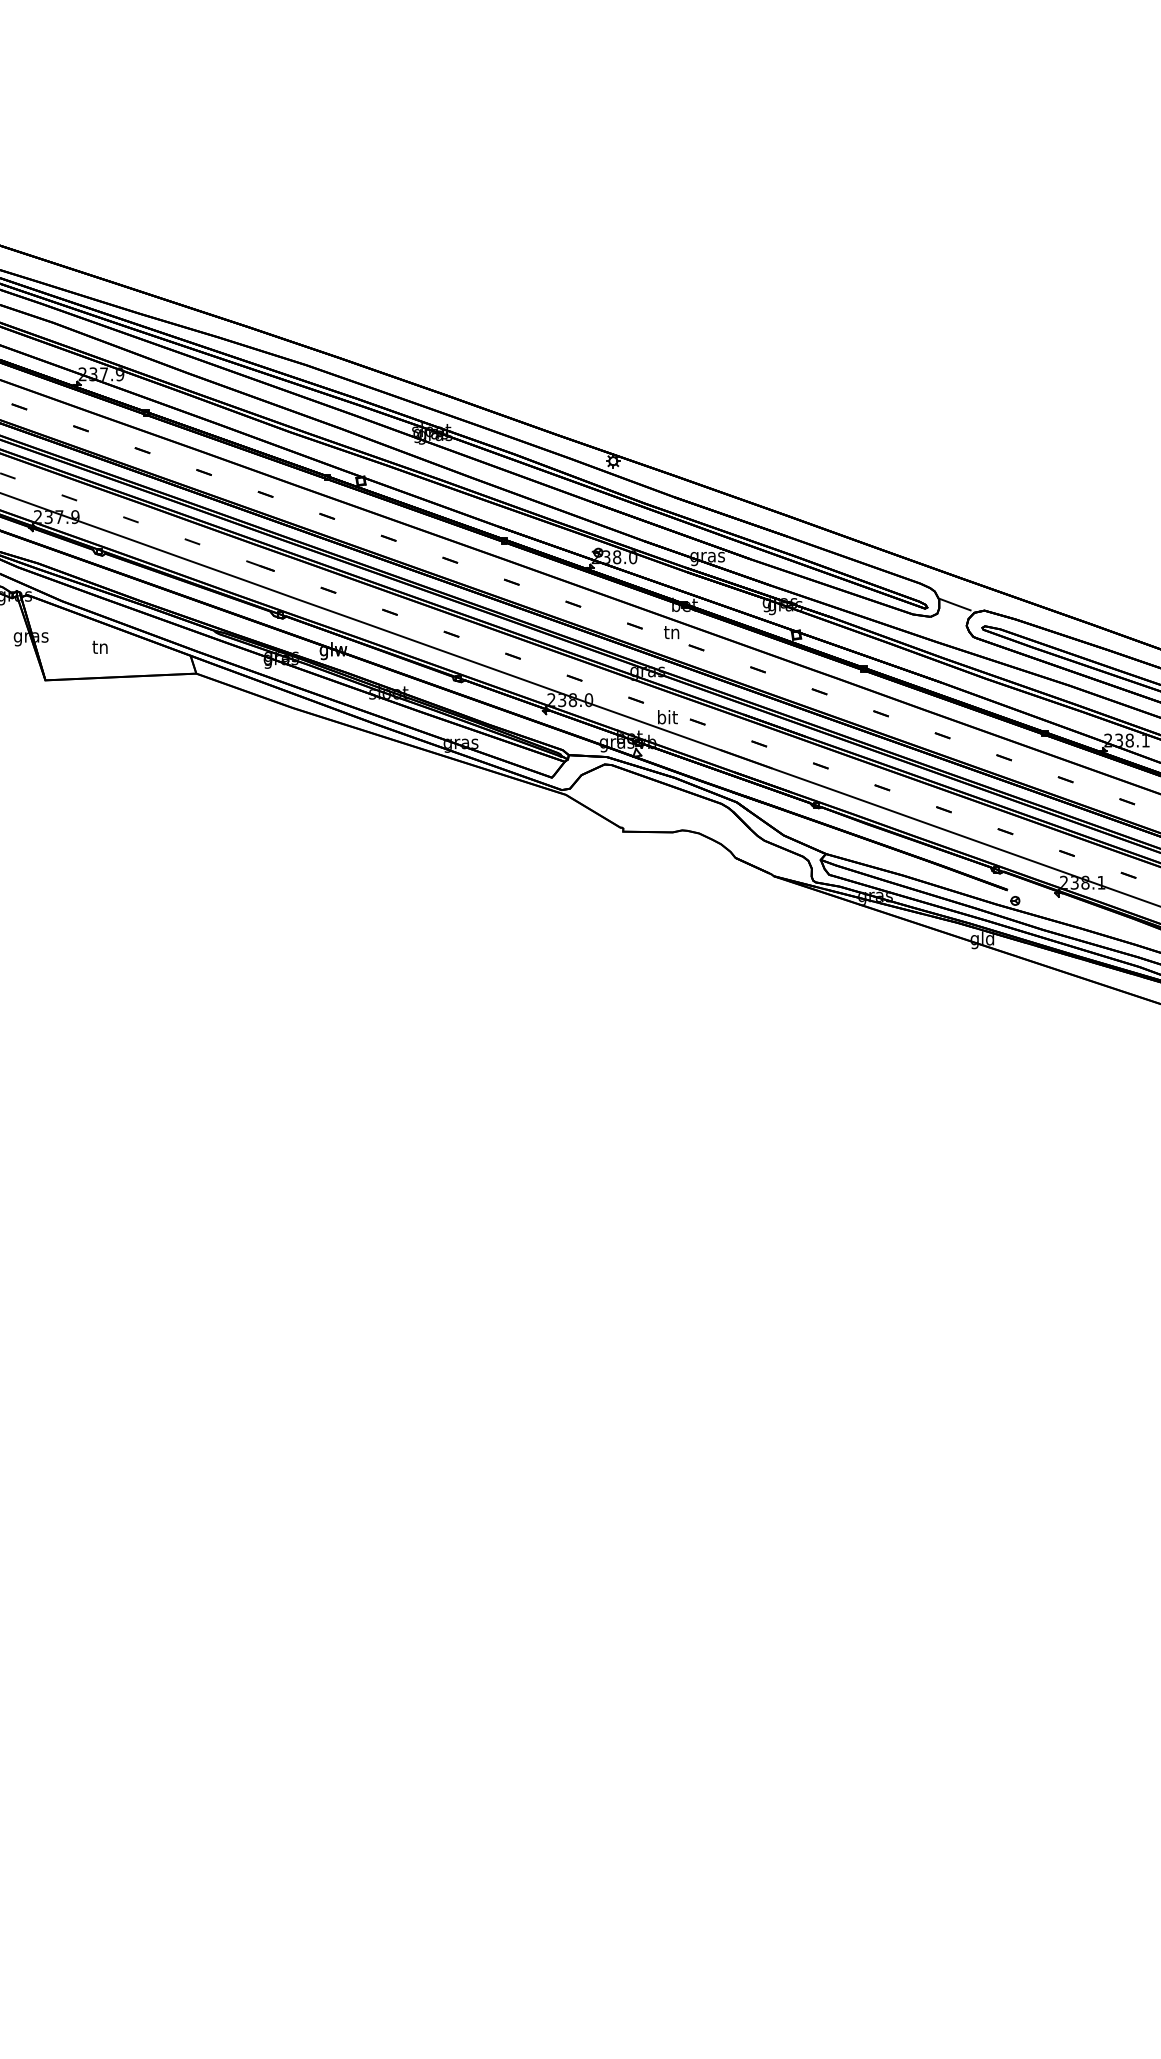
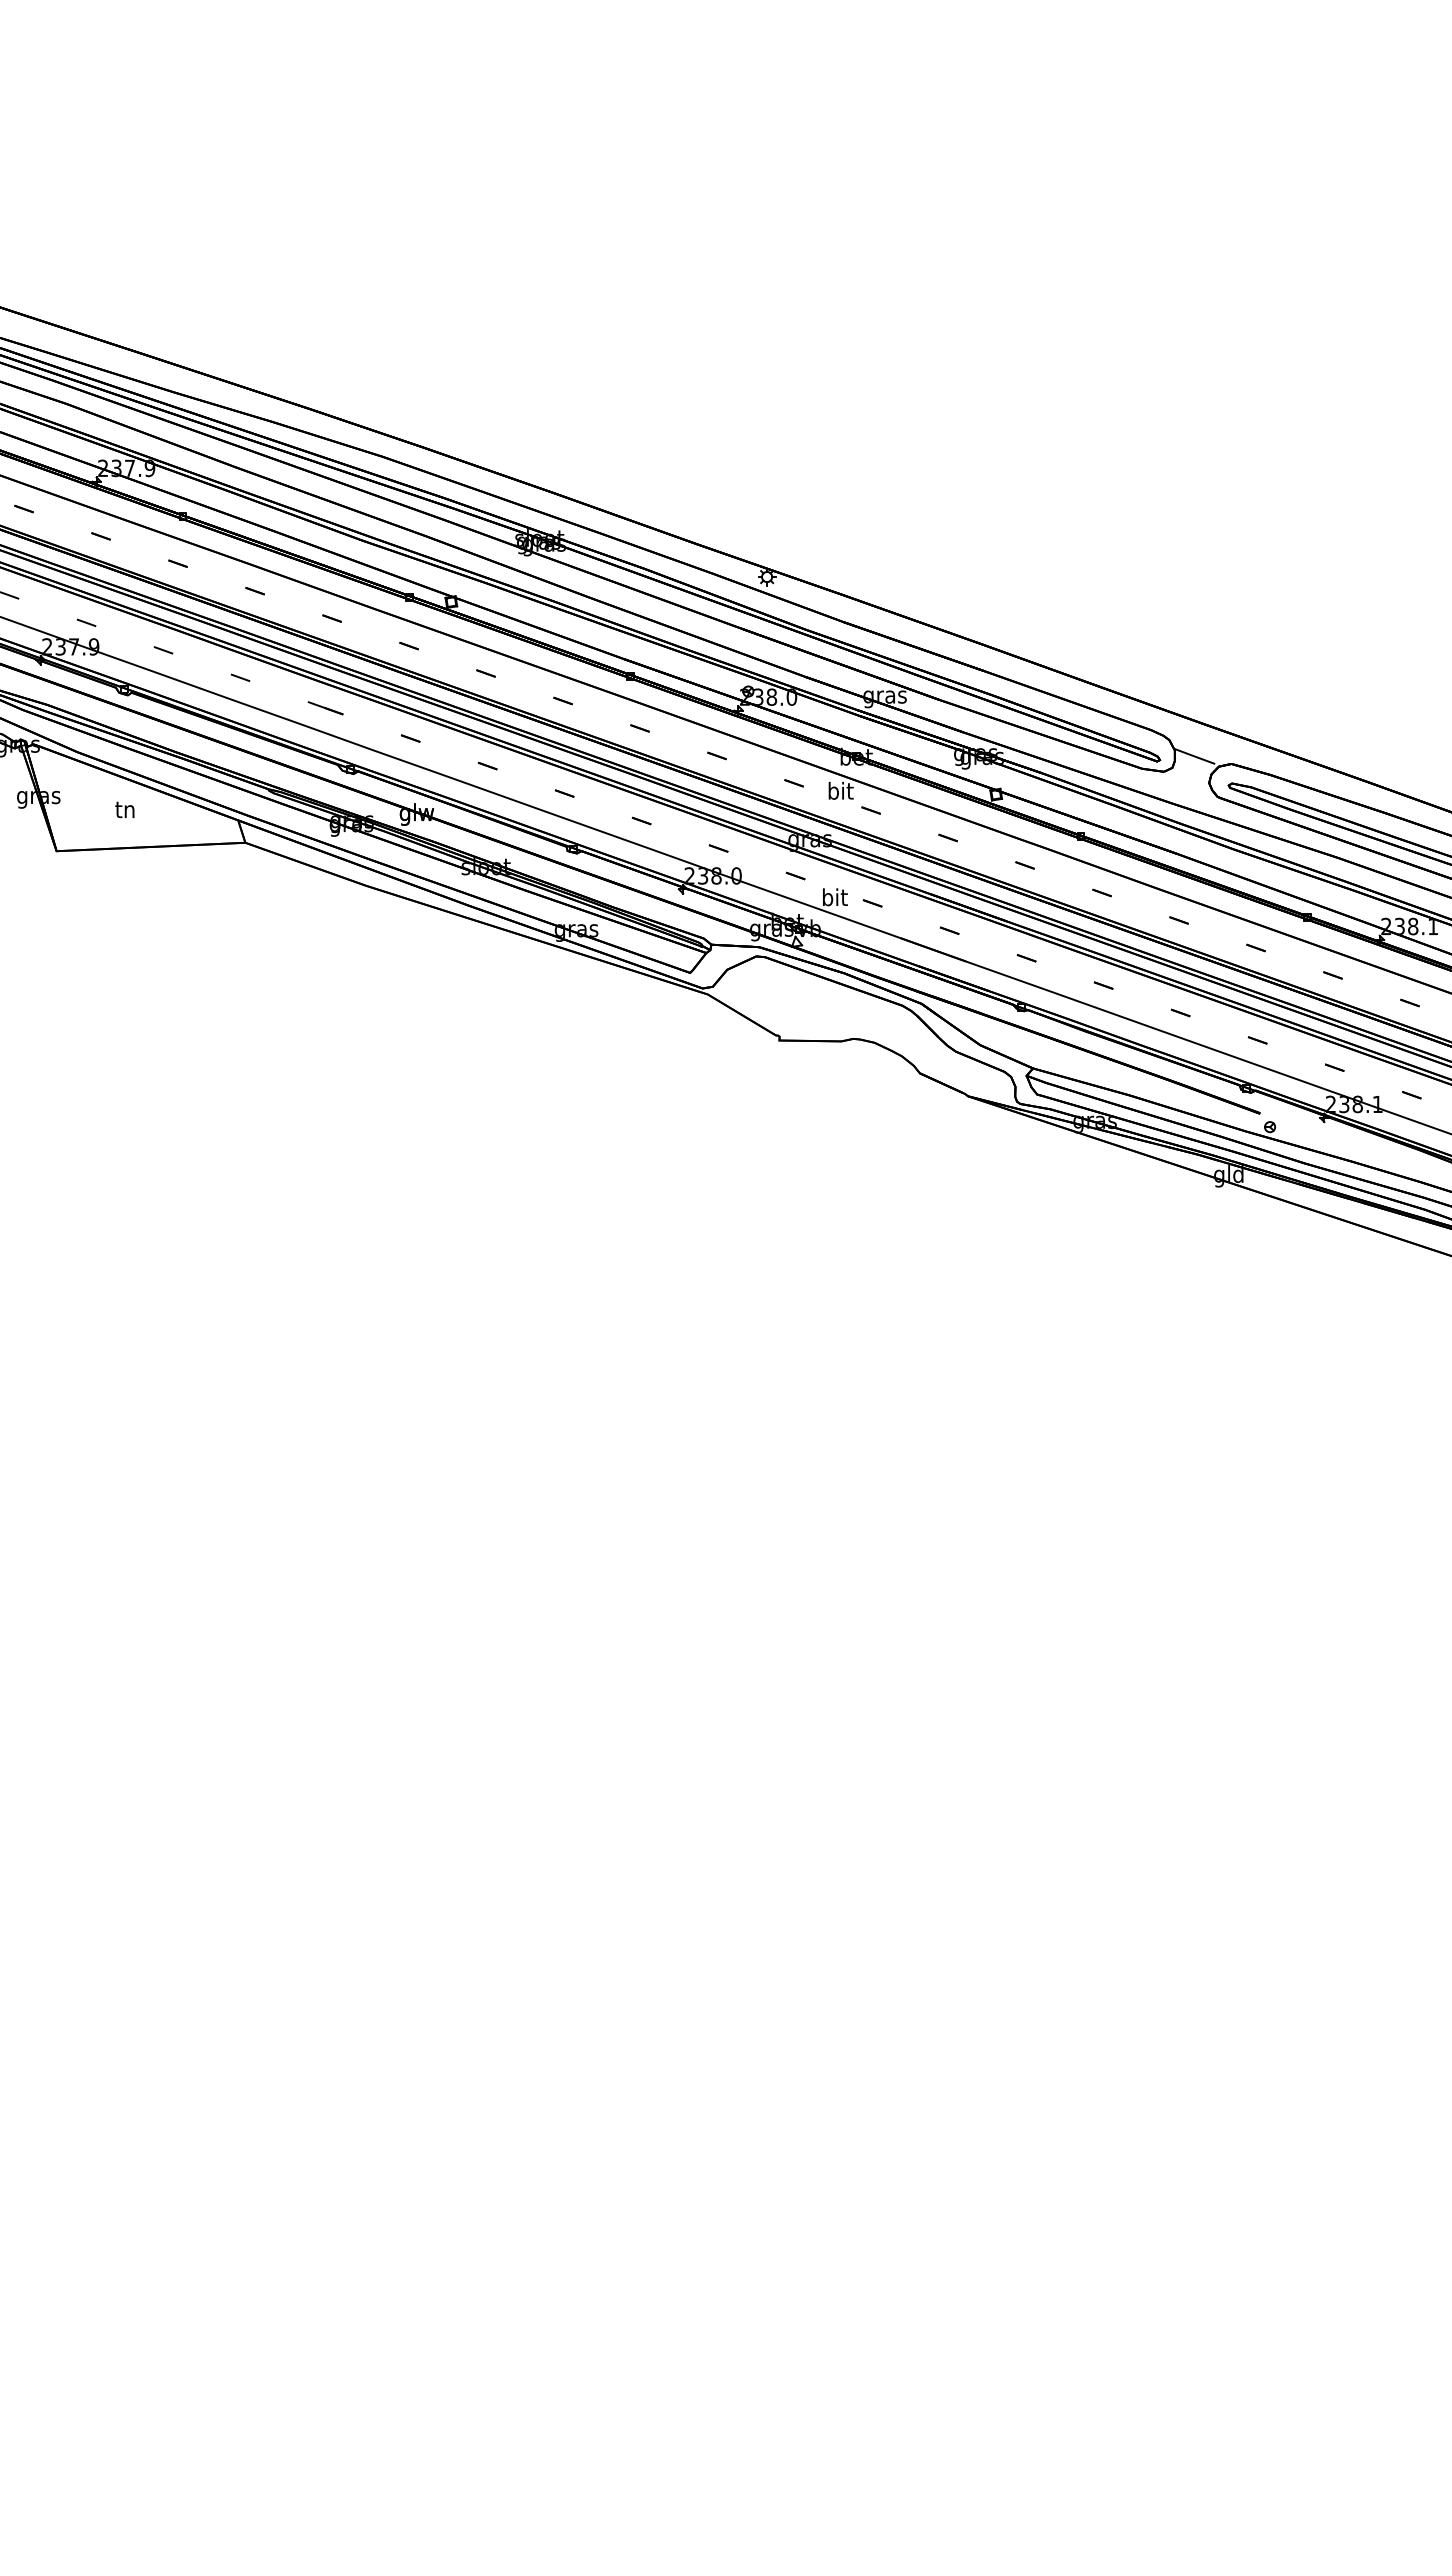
text: (672, 631) -> (840, 790), tn -> bit

